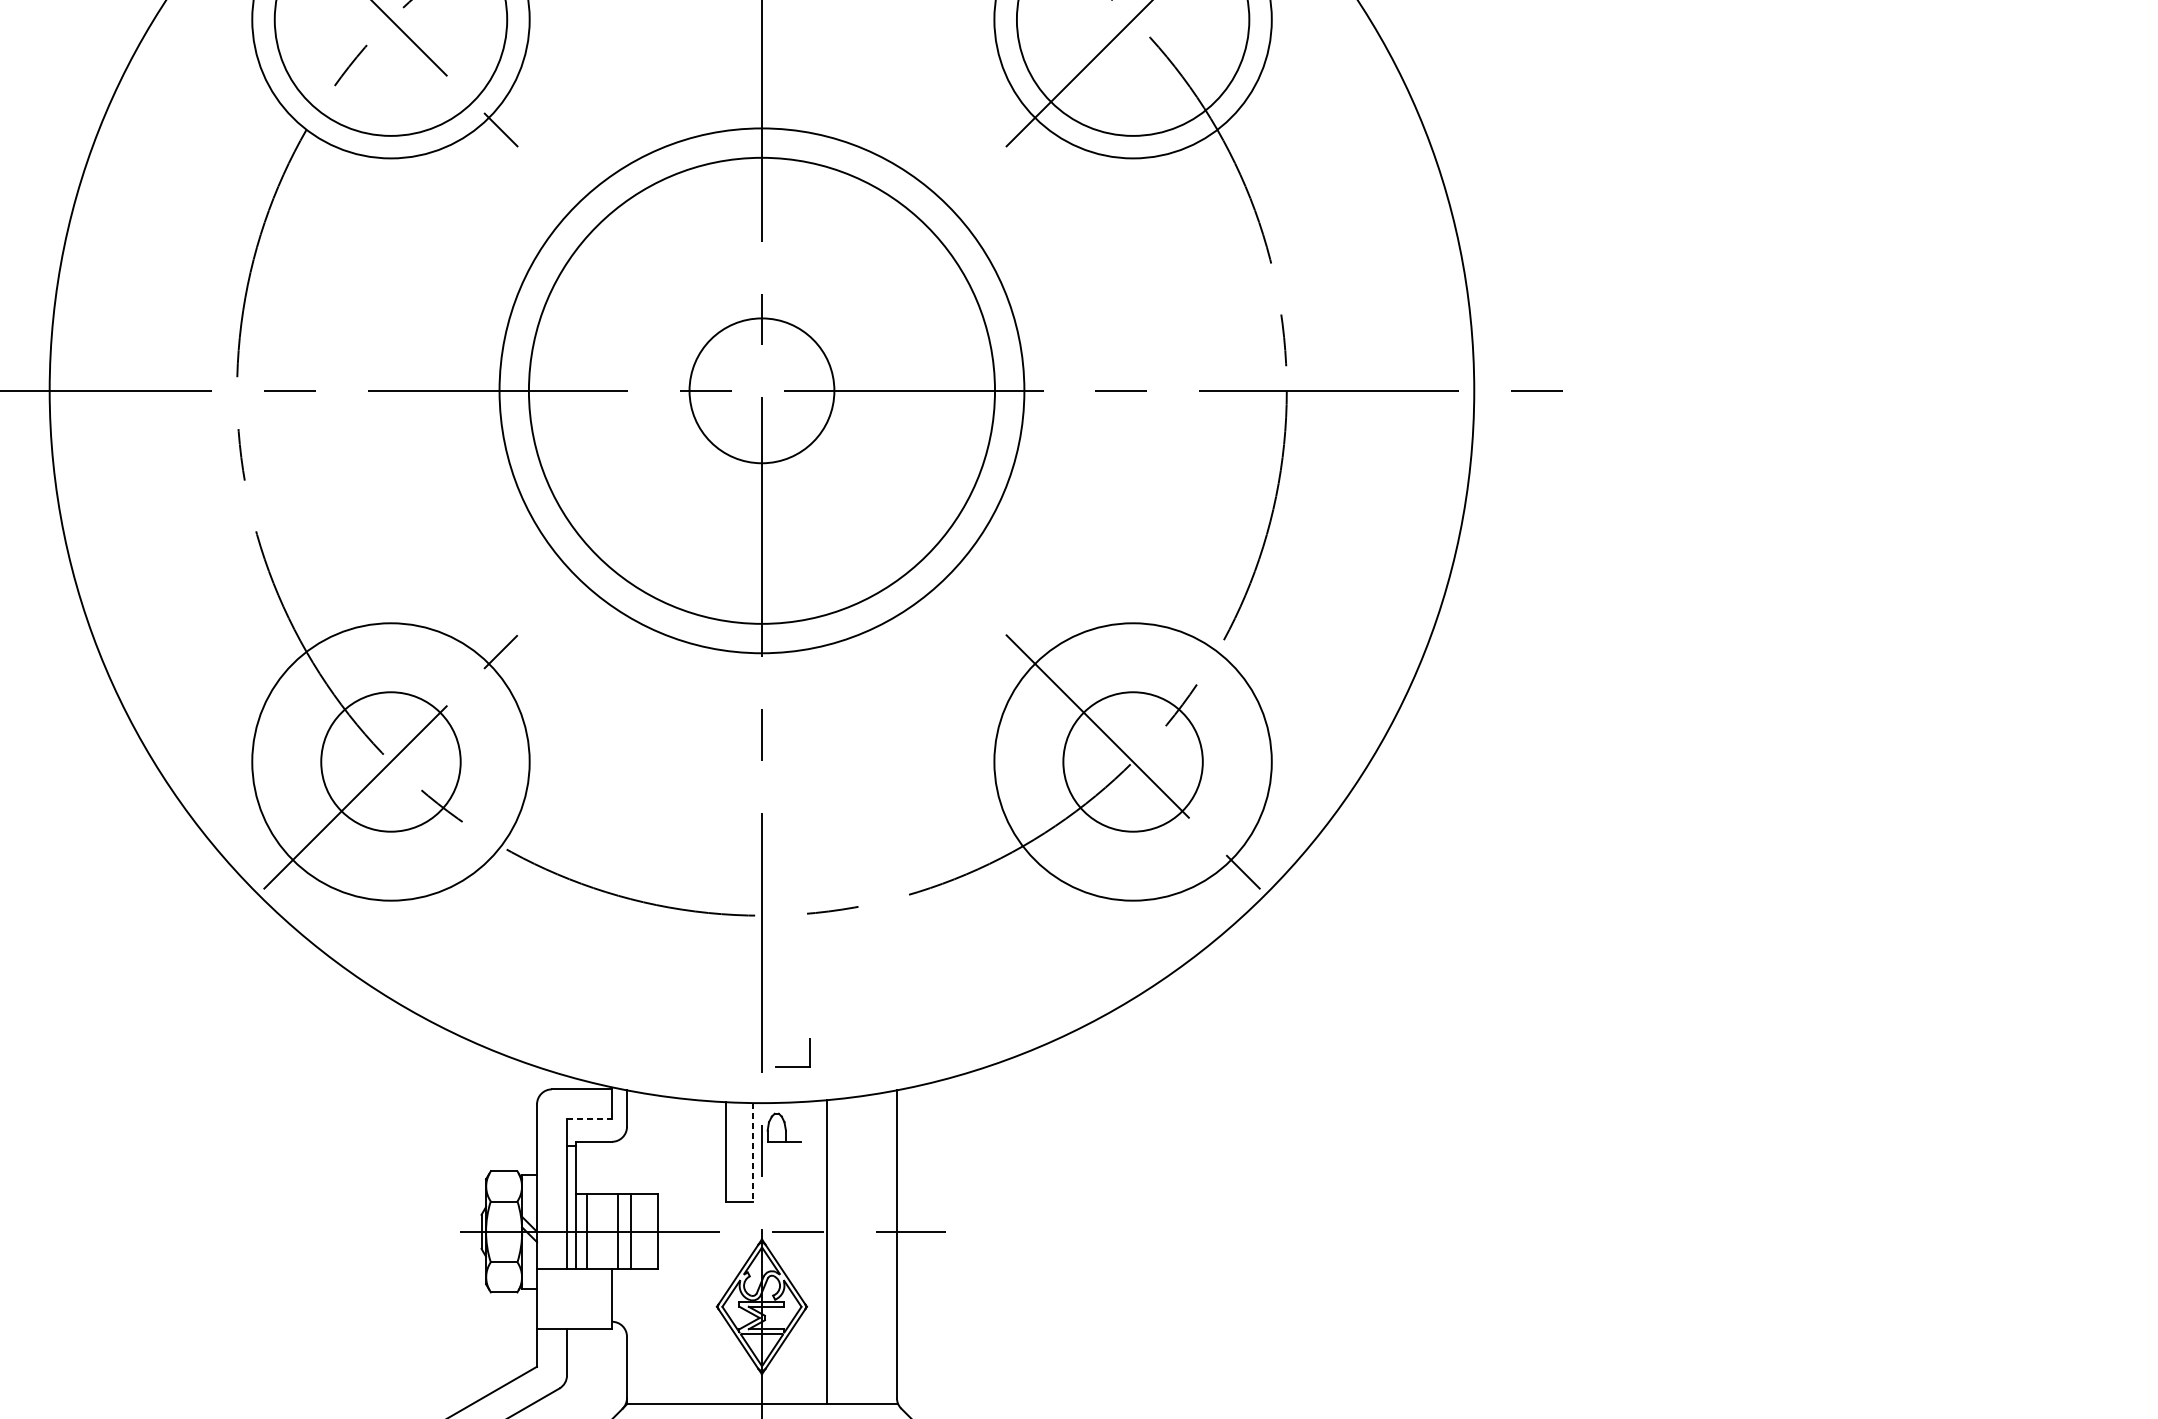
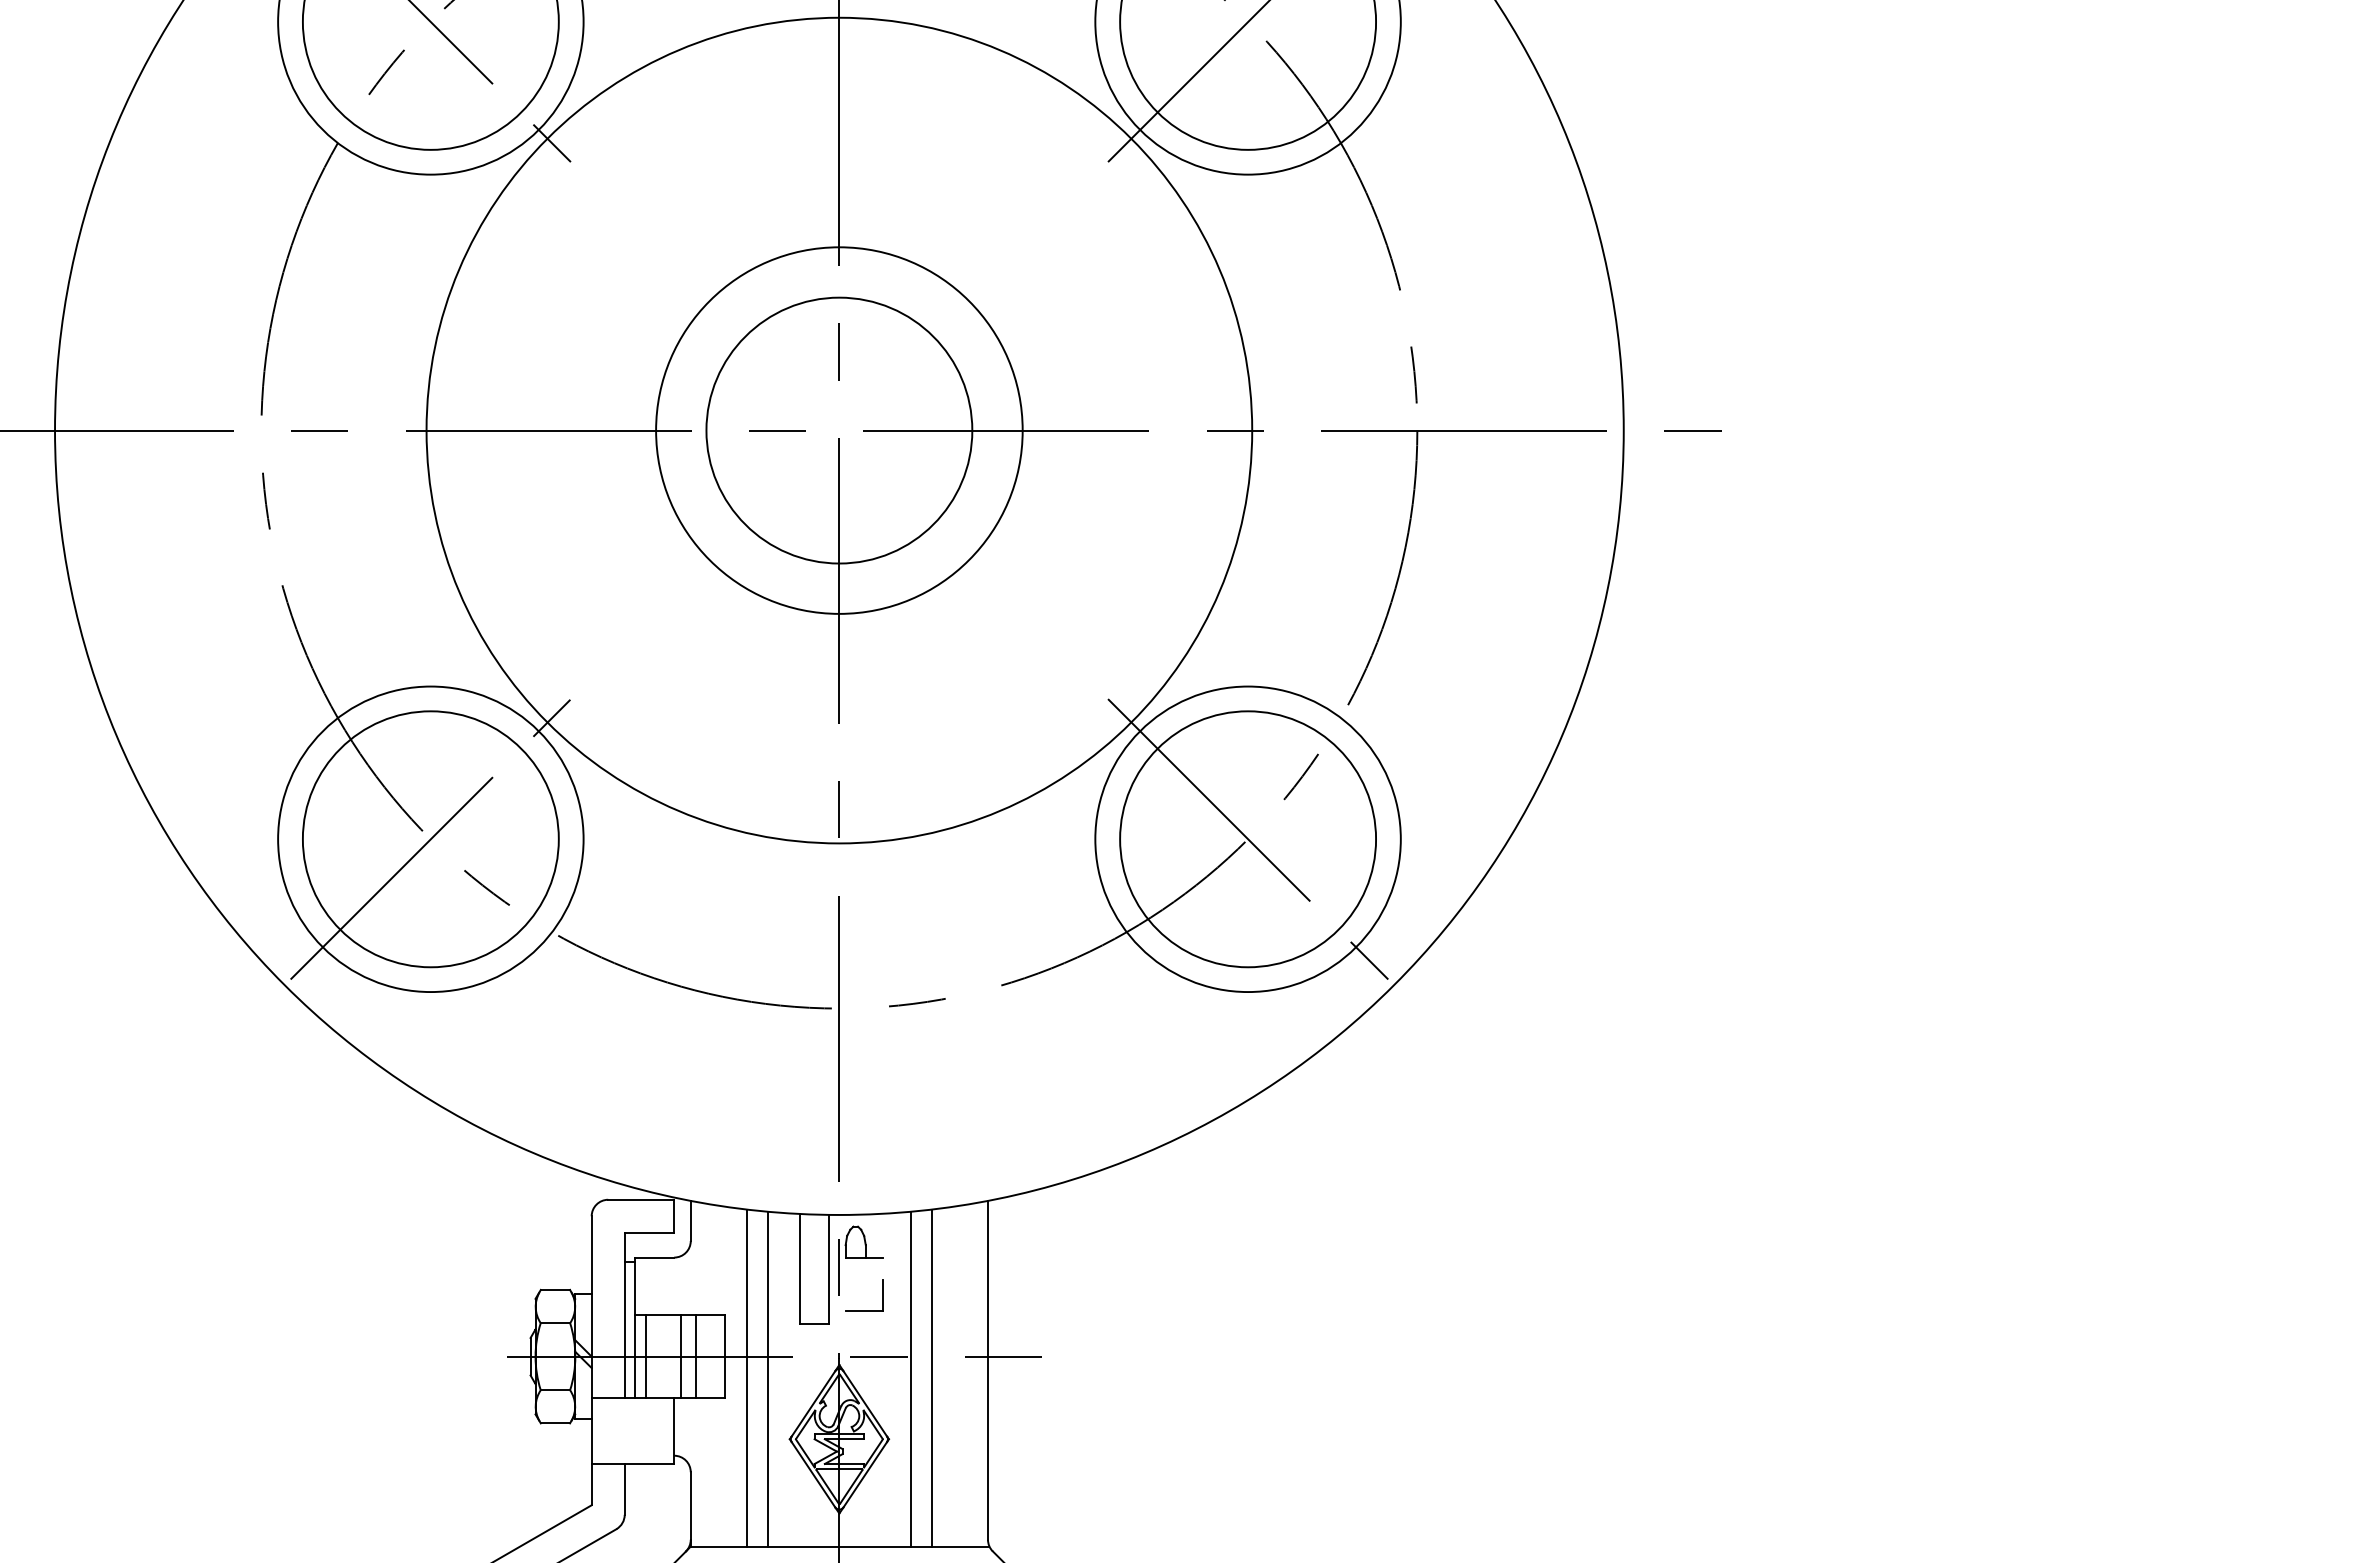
circle: (762, 390) -> (839, 430), size x0.71
circle: (762, 390) -> (839, 430), size x1.43
circle: (762, 390) -> (839, 430), size x1.67
circle: (390, 762) -> (430, 839), size x1.67
circle: (1133, 762) -> (1248, 839), size x1.67
part: (792, 1066) -> (864, 1310), moved
line: (589, 1119) -> (649, 1232), dashed -> solid
line: (752, 1152) -> (829, 1269), dashed -> solid
line: (677, 1250) -> (746, 1377), added
line: (846, 1250) -> (932, 1377), added
line: (696, 1251) -> (767, 1378), added

